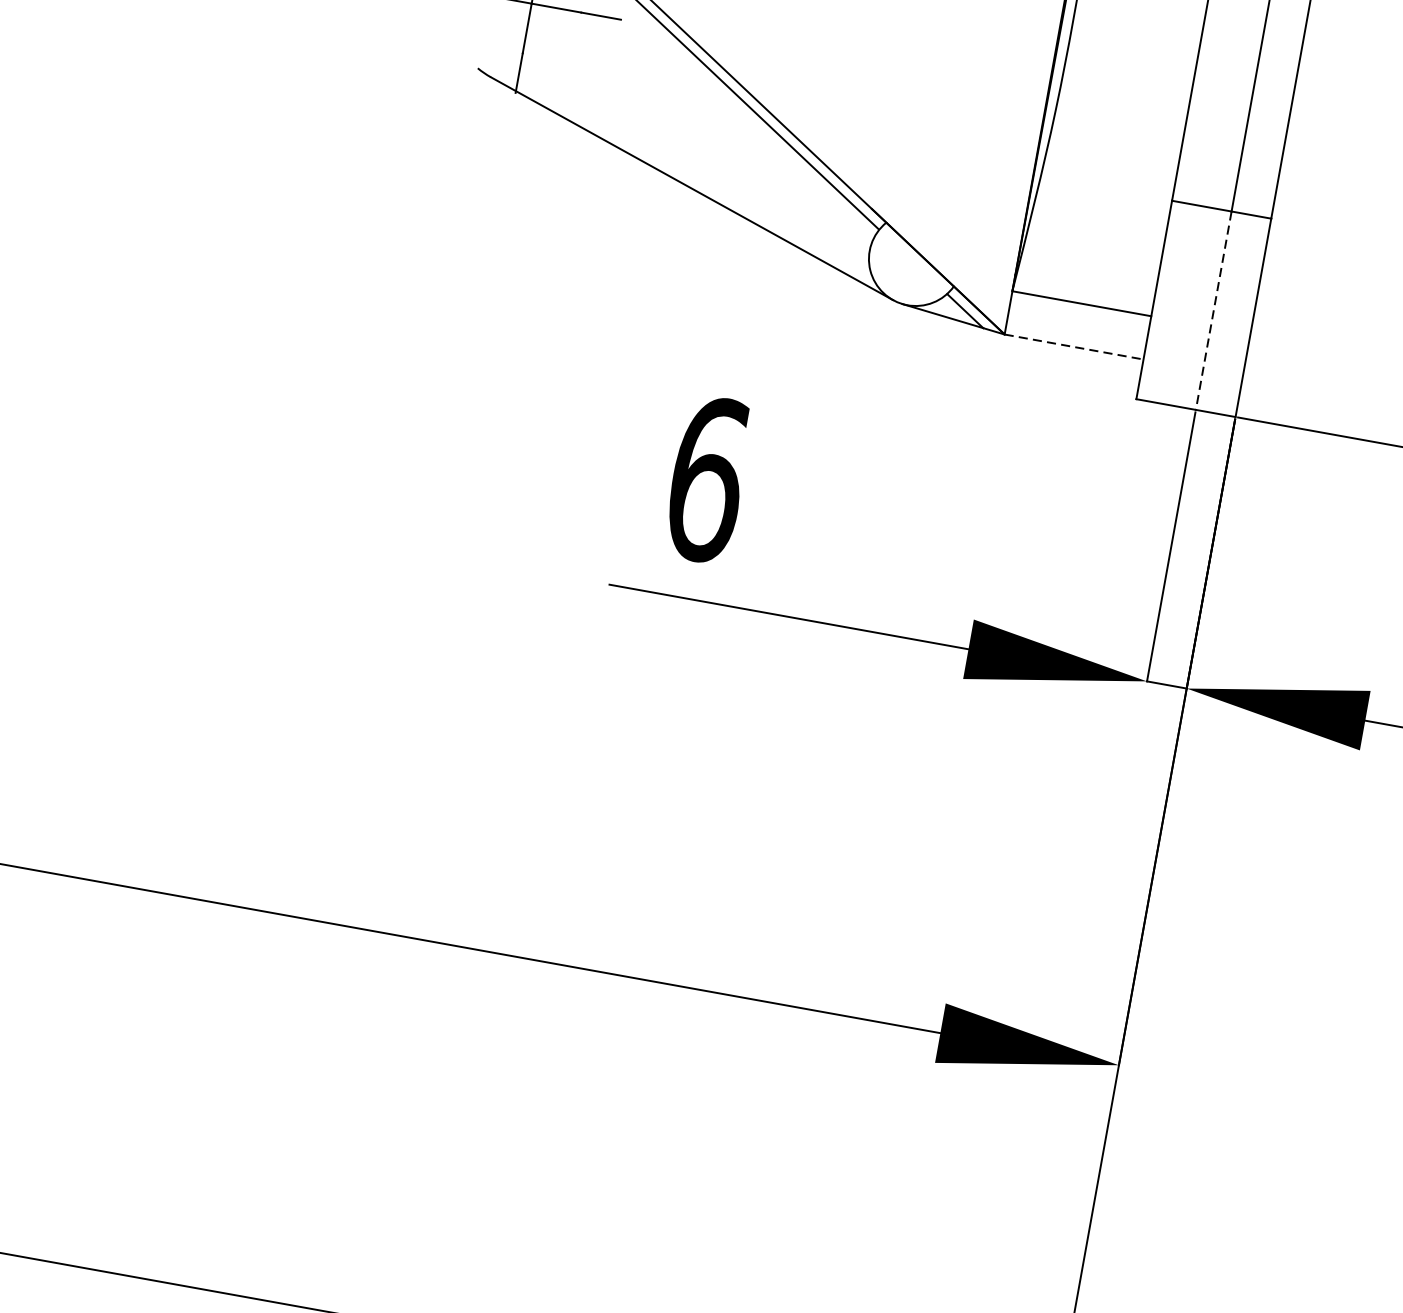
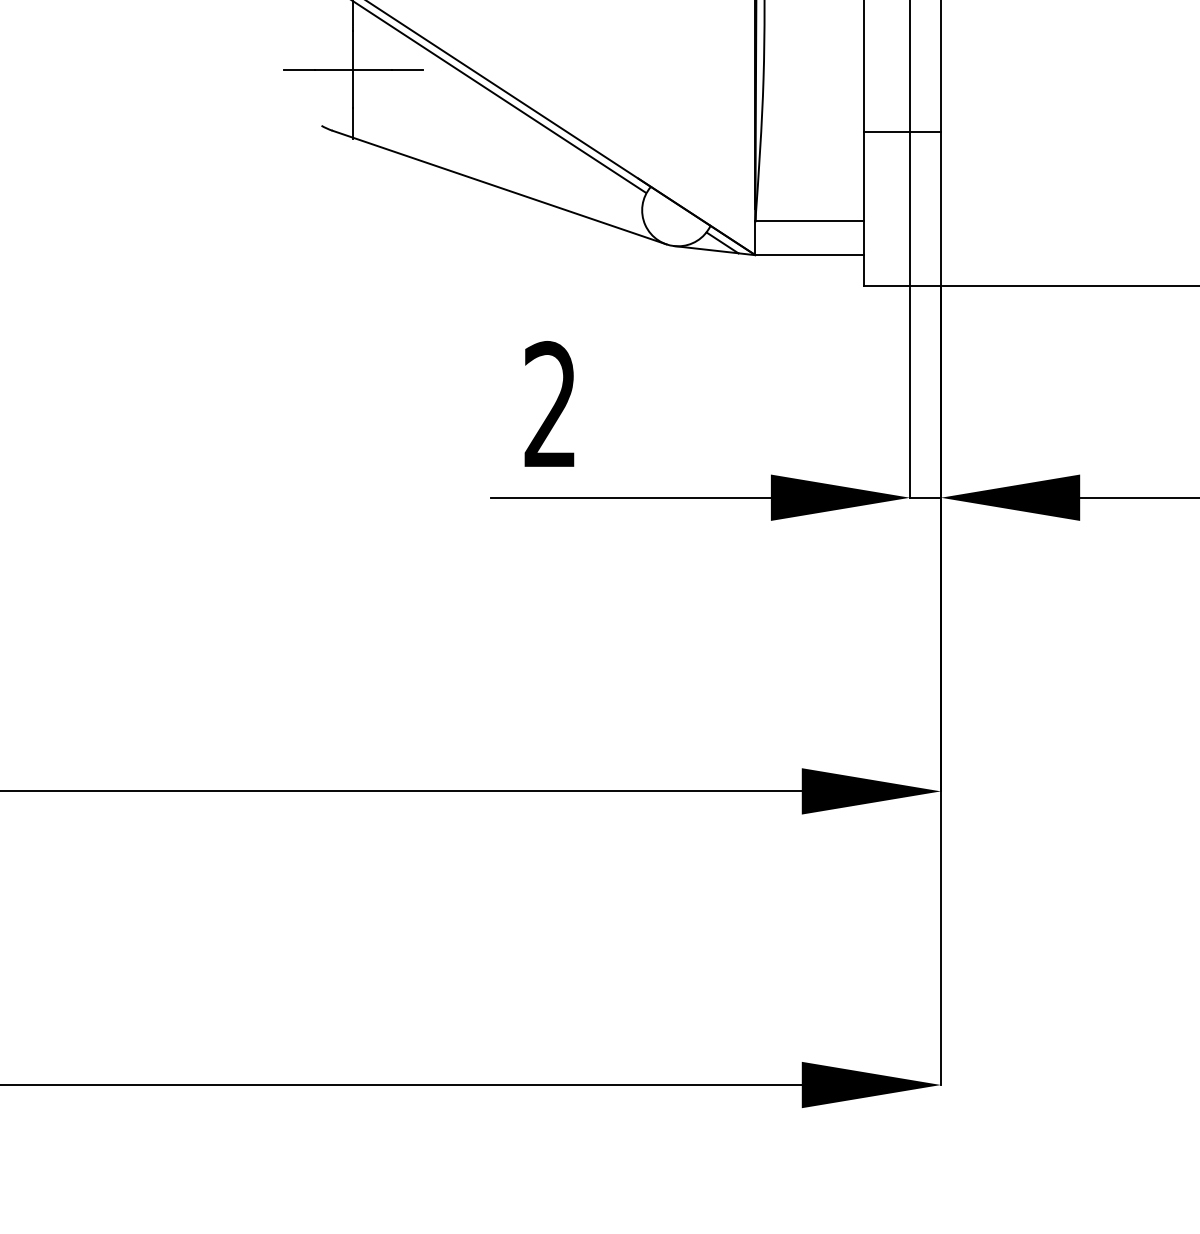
line: (1214, 311) -> (910, 209), dashed -> solid
line: (1075, 347) -> (810, 255), dashed -> solid
text: (708, 480) -> (551, 405), 6 -> 2

